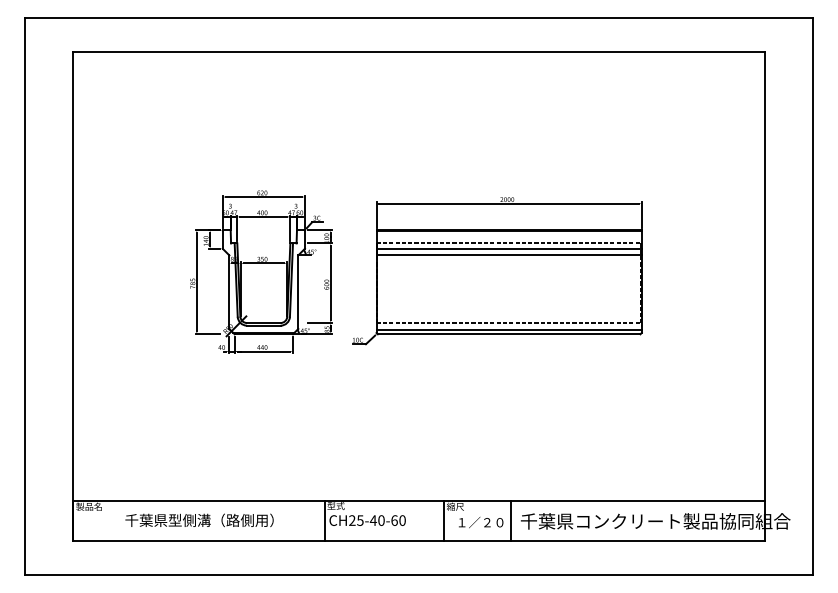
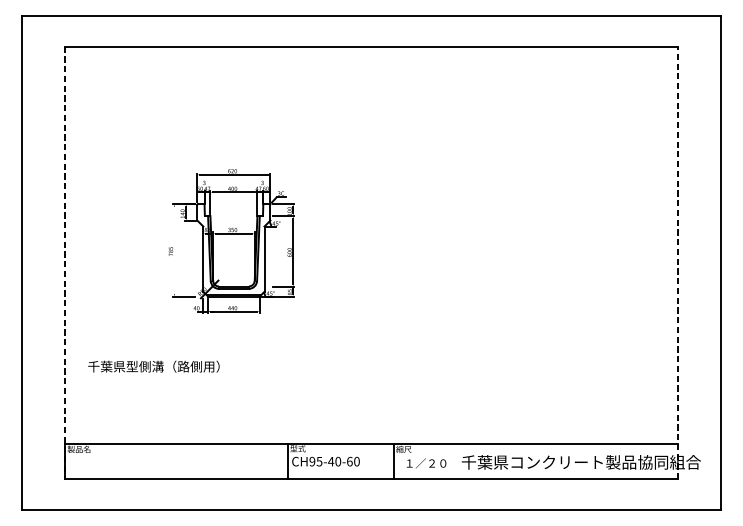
part: (497, 271) -> (441, 240), removed
line: (196, 282) -> (174, 250), removed
line: (72, 296) -> (64, 263), solid -> dashed
line: (765, 296) -> (678, 263), solid -> dashed
text: (199, 520) -> (153, 366), moved
text: (352, 520) -> (312, 461), CH25-40-60 -> CH95-40-60
line: (510, 520) -> (452, 461), removed

